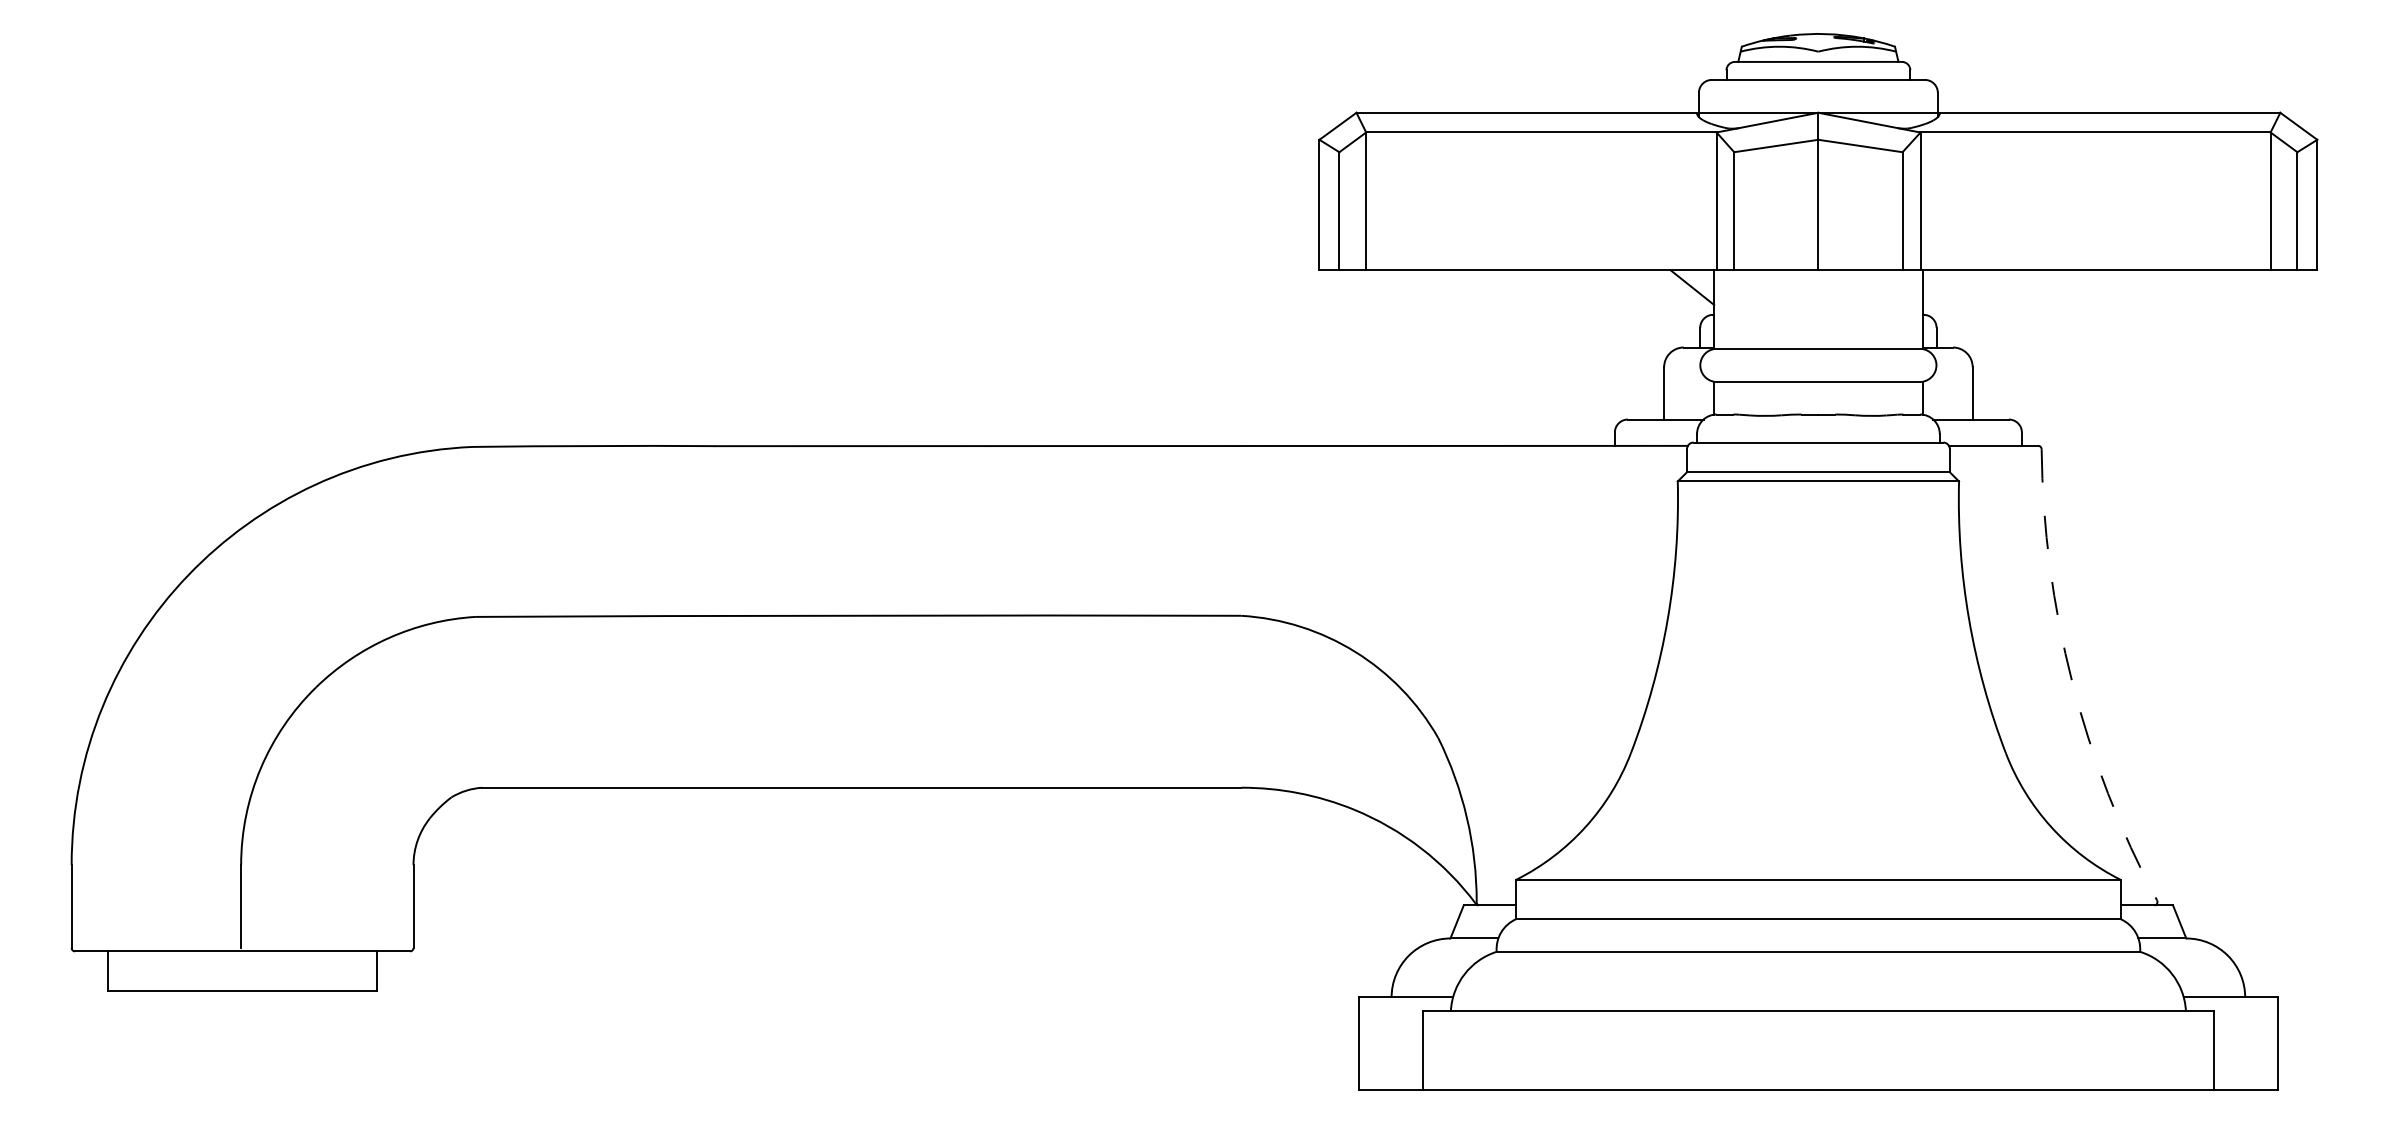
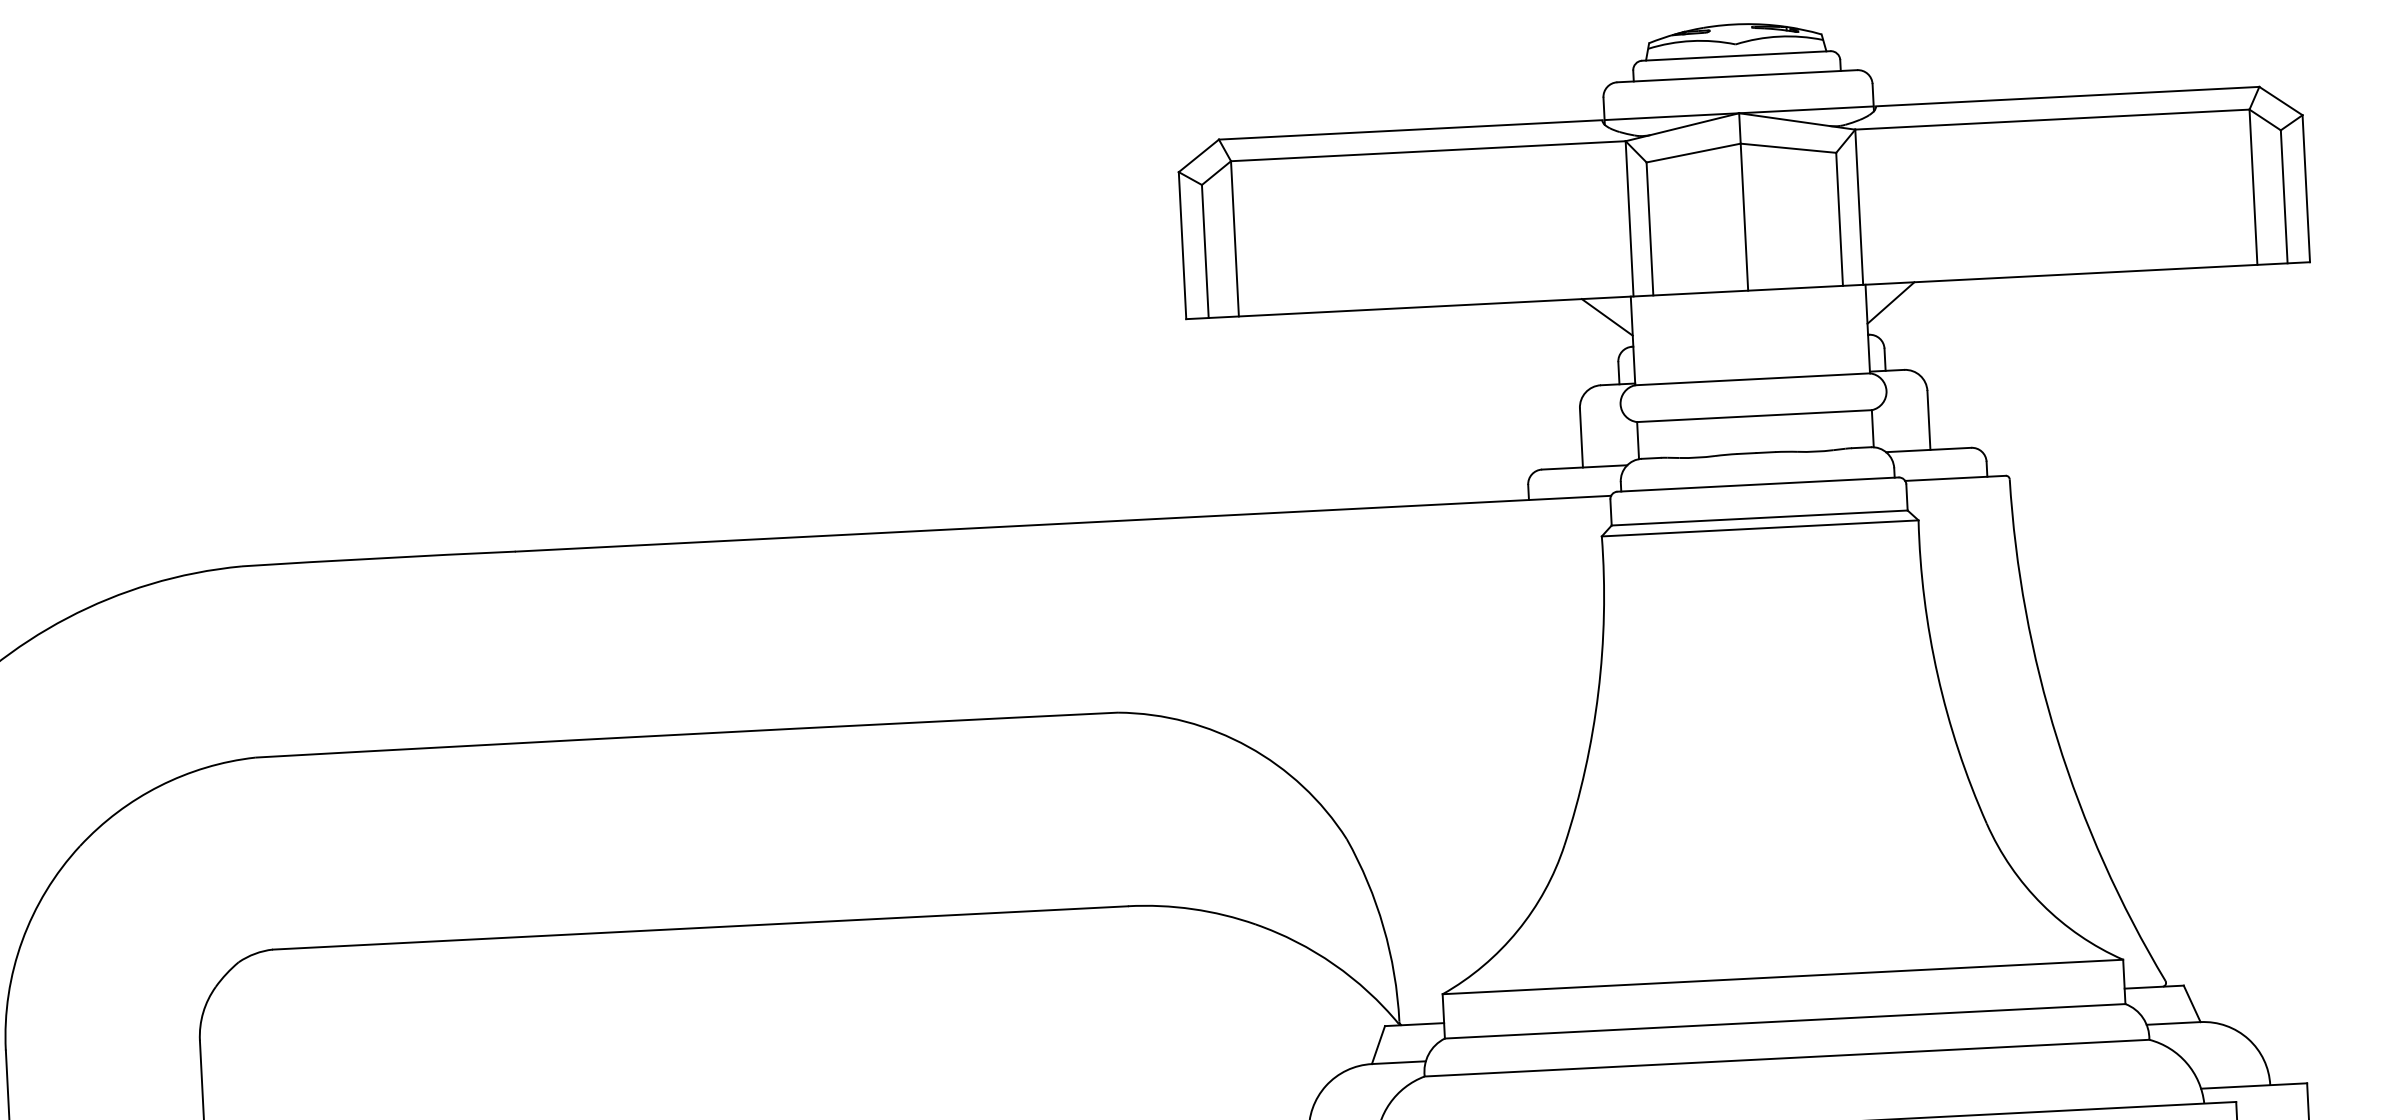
line: (1944, 287) -> (1891, 302), added
arc: (2072, 681) -> (2057, 739), dashed -> solid

